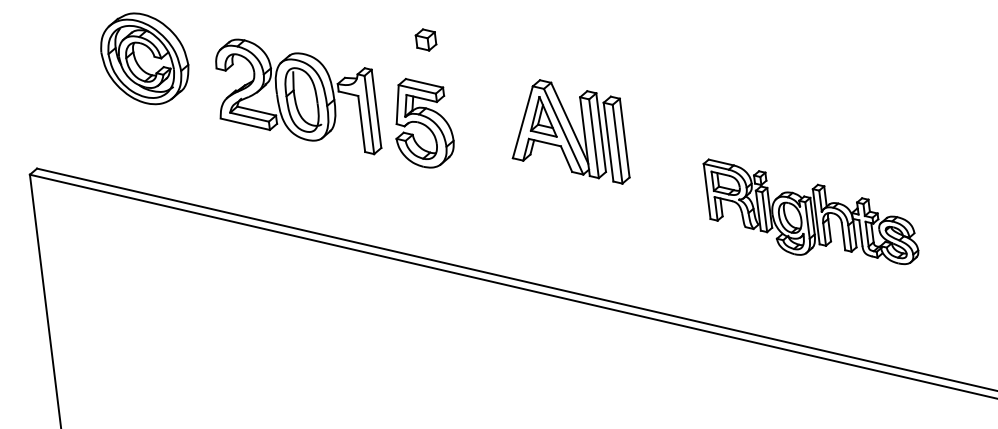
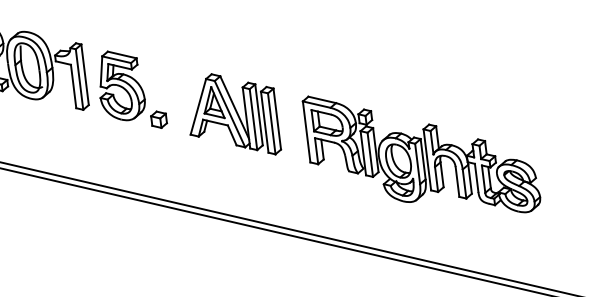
part: (425, 39) -> (158, 119), moved
part: (570, 131) -> (235, 113), moved
part: (810, 211) -> (421, 154), size x1.43

